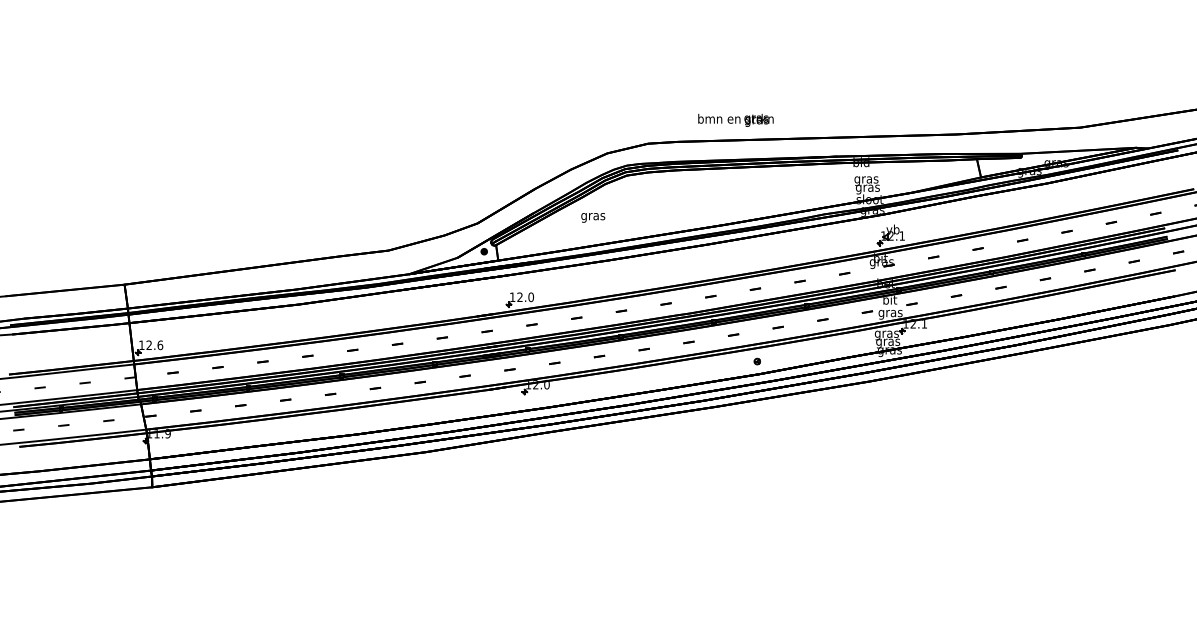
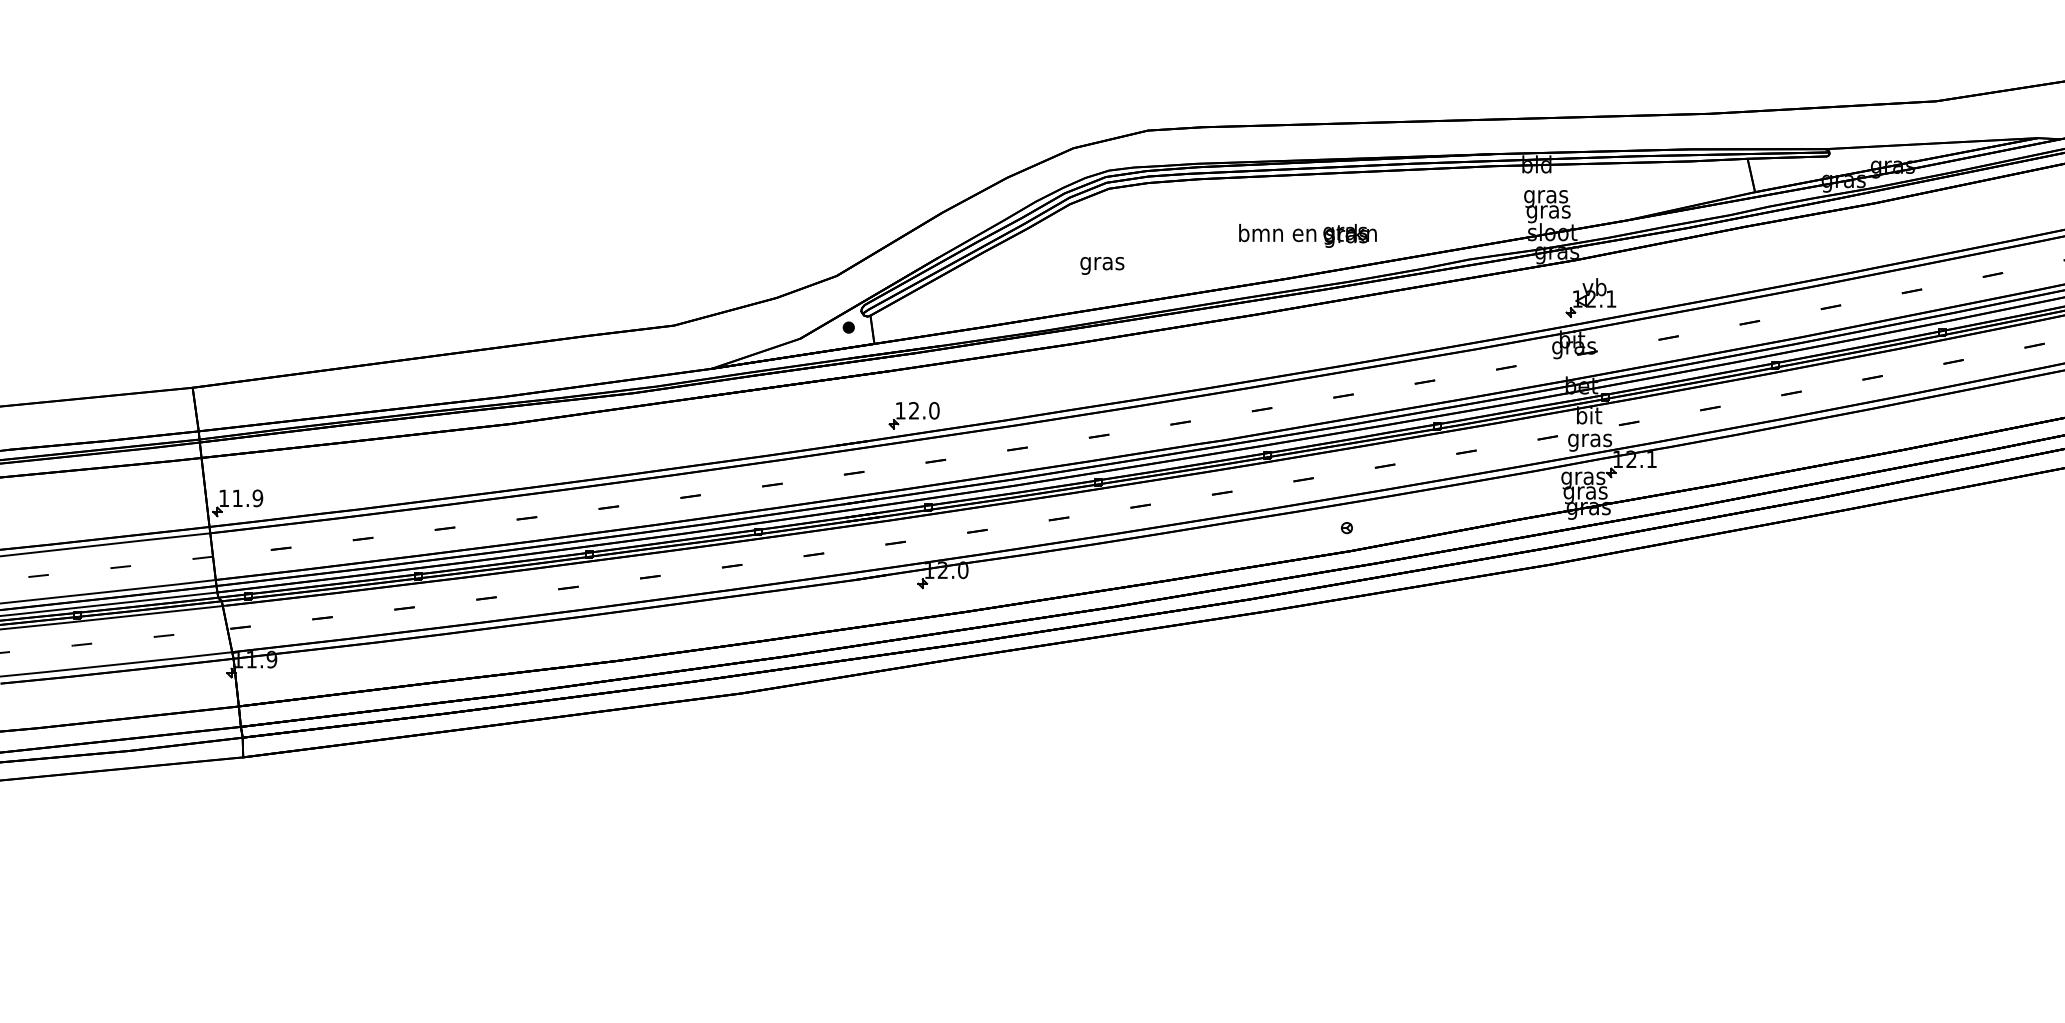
text: (735, 120) -> (1307, 236), moved
text: (593, 217) -> (1102, 265), moved
text: (154, 345) -> (247, 498), 12.6 -> 11.9

